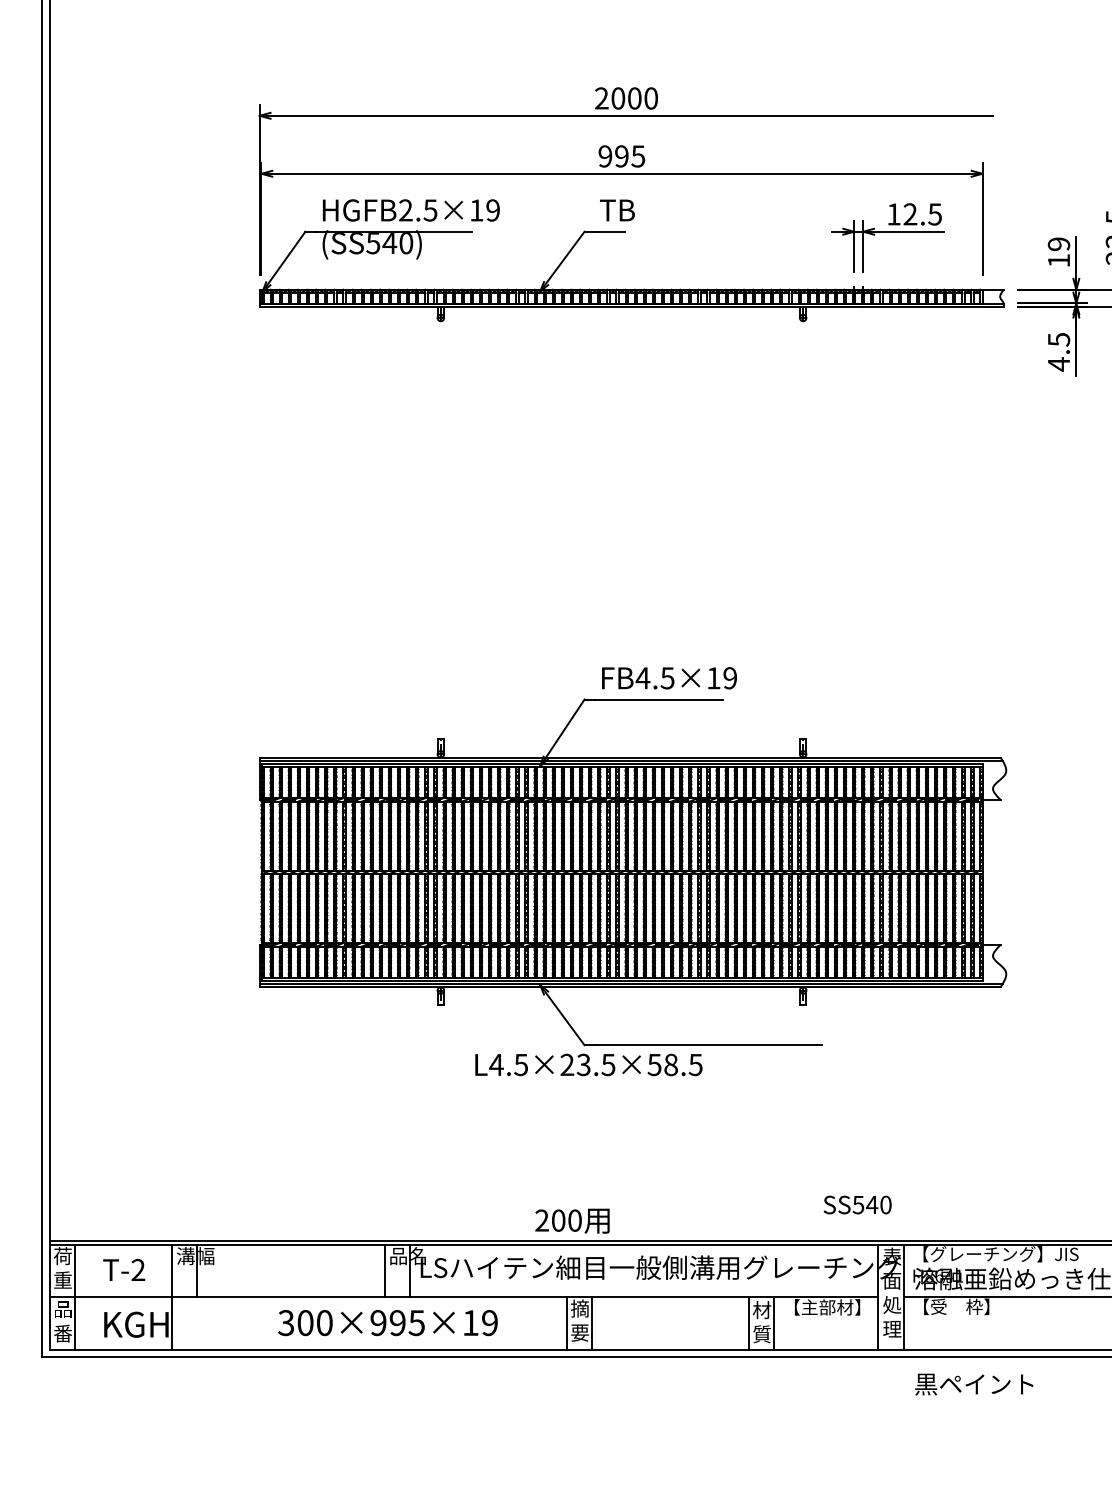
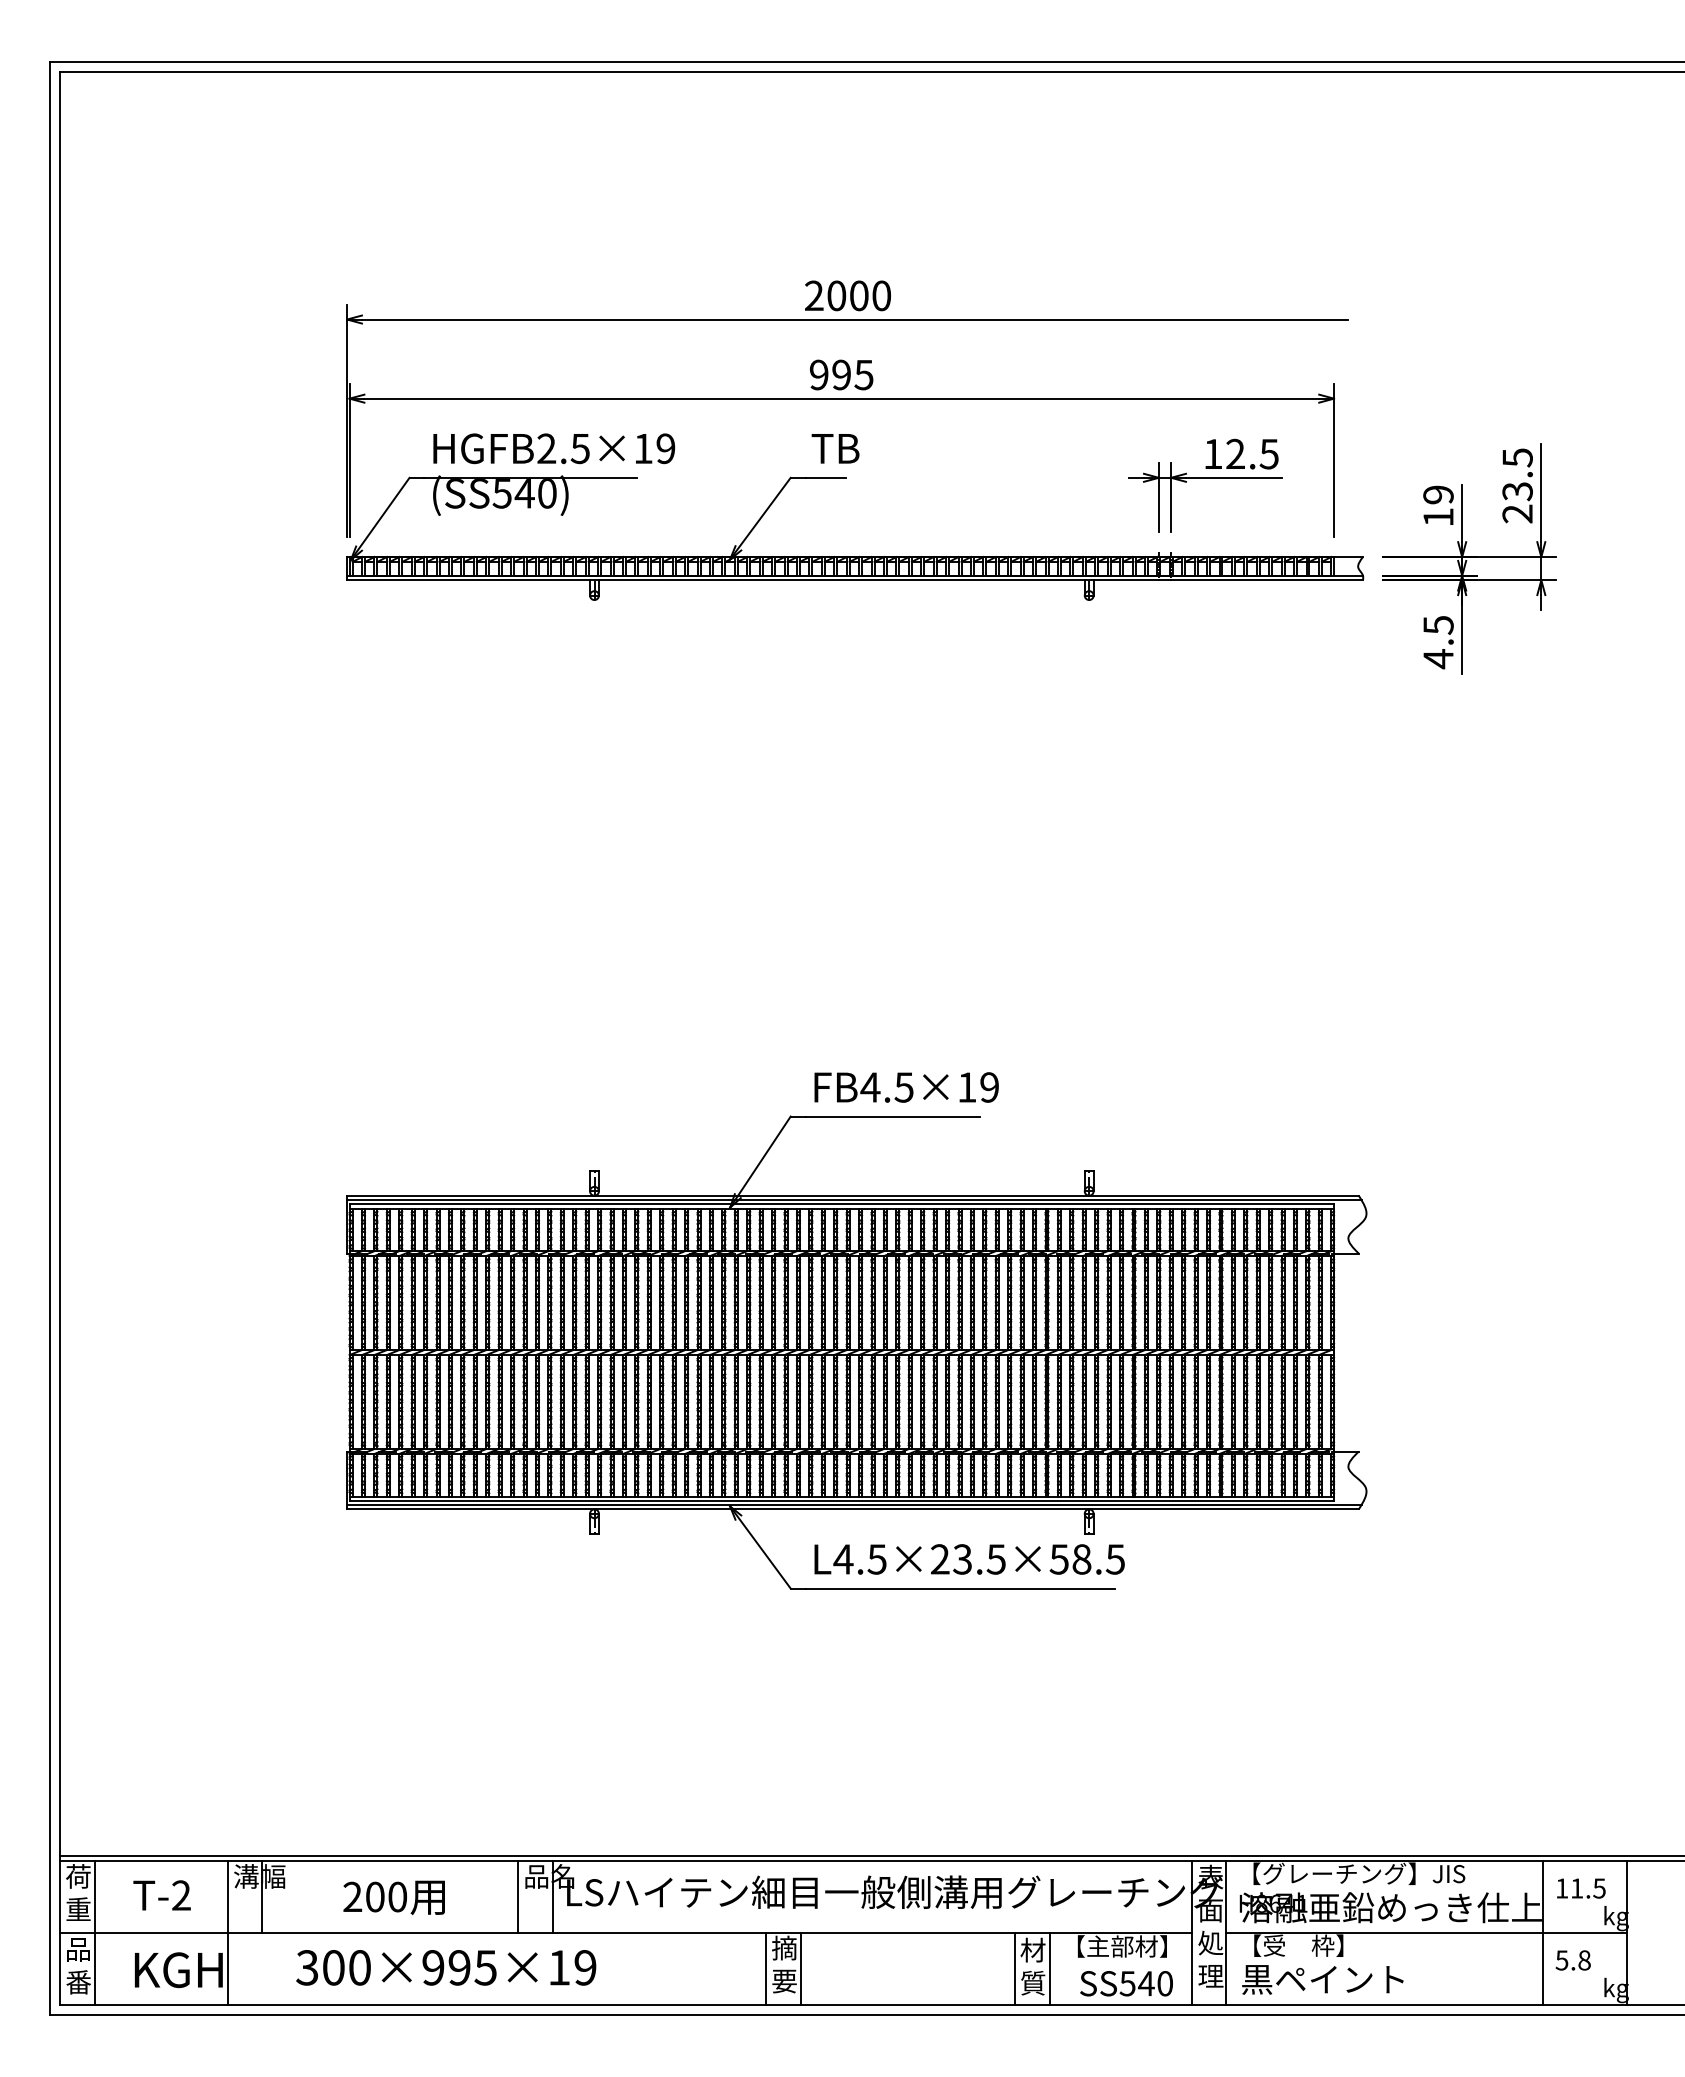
text: (588, 1064) -> (969, 1559), moved
text: (857, 1204) -> (1126, 1983), moved
text: (571, 1220) -> (393, 1897), moved
text: (388, 1322) -> (446, 1967), moved
text: (974, 1384) -> (1322, 1979), moved

